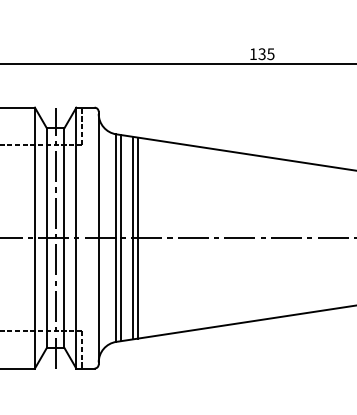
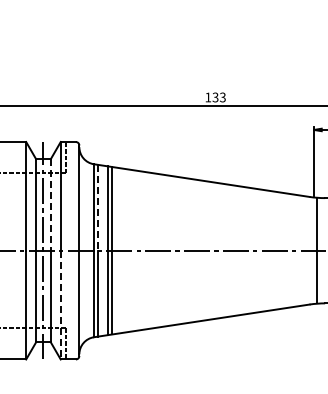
text: (270, 53) -> (222, 96), 135 -> 133
line: (64, 183) -> (50, 205), solid -> dashed
line: (121, 186) -> (98, 207), solid -> dashed
line: (76, 303) -> (60, 305), solid -> dashed

